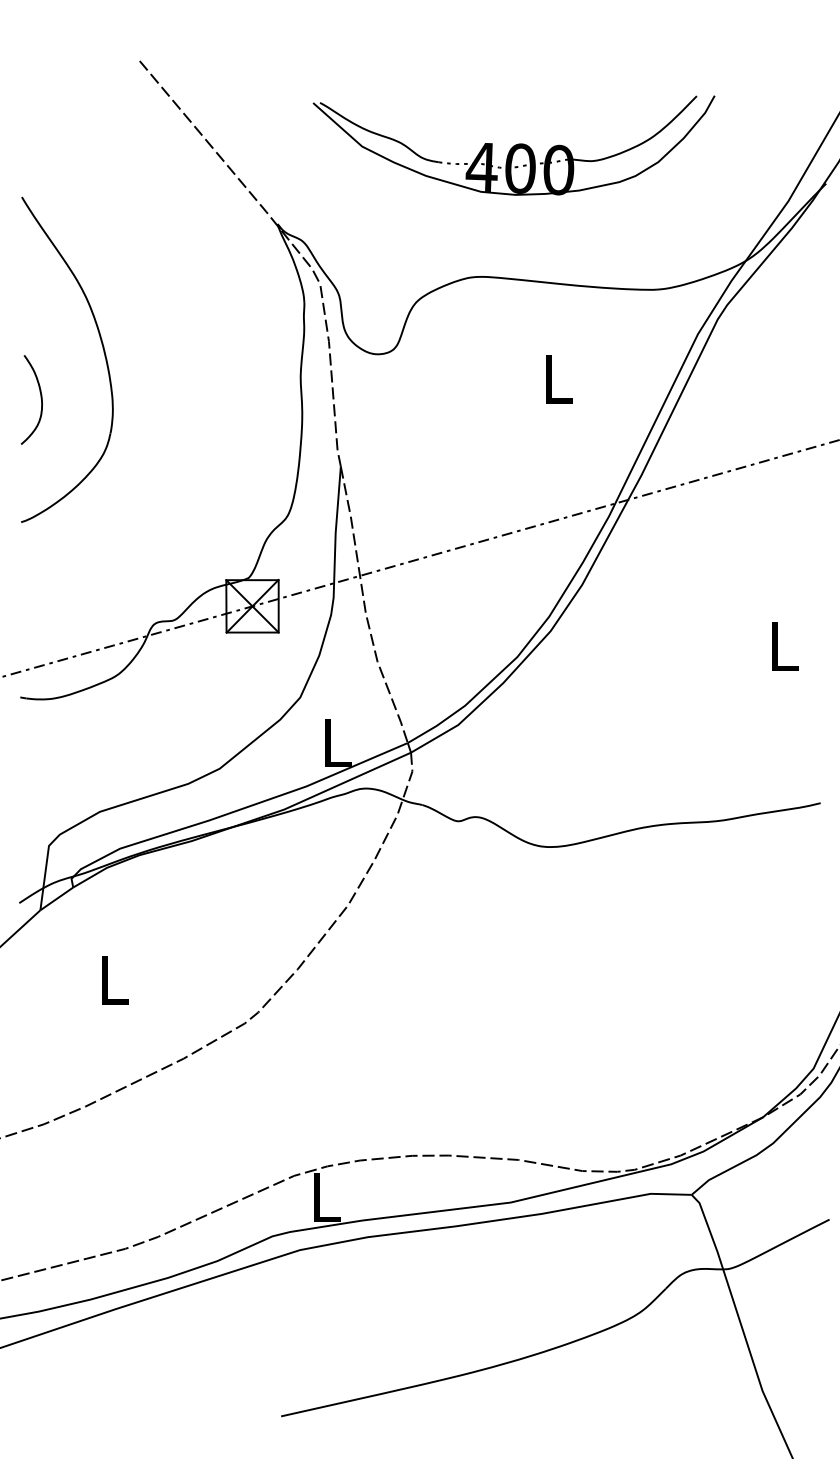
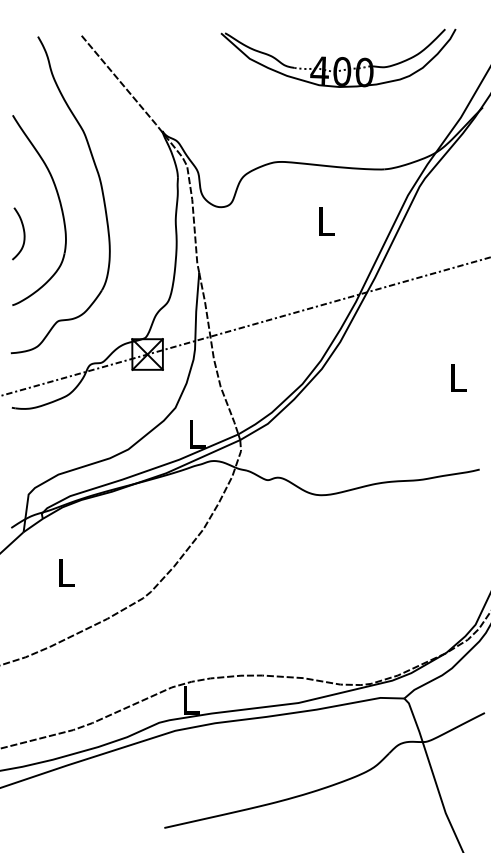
part: (514, 144) -> (338, 57), moved
part: (171, 320) -> (100, 187), added

